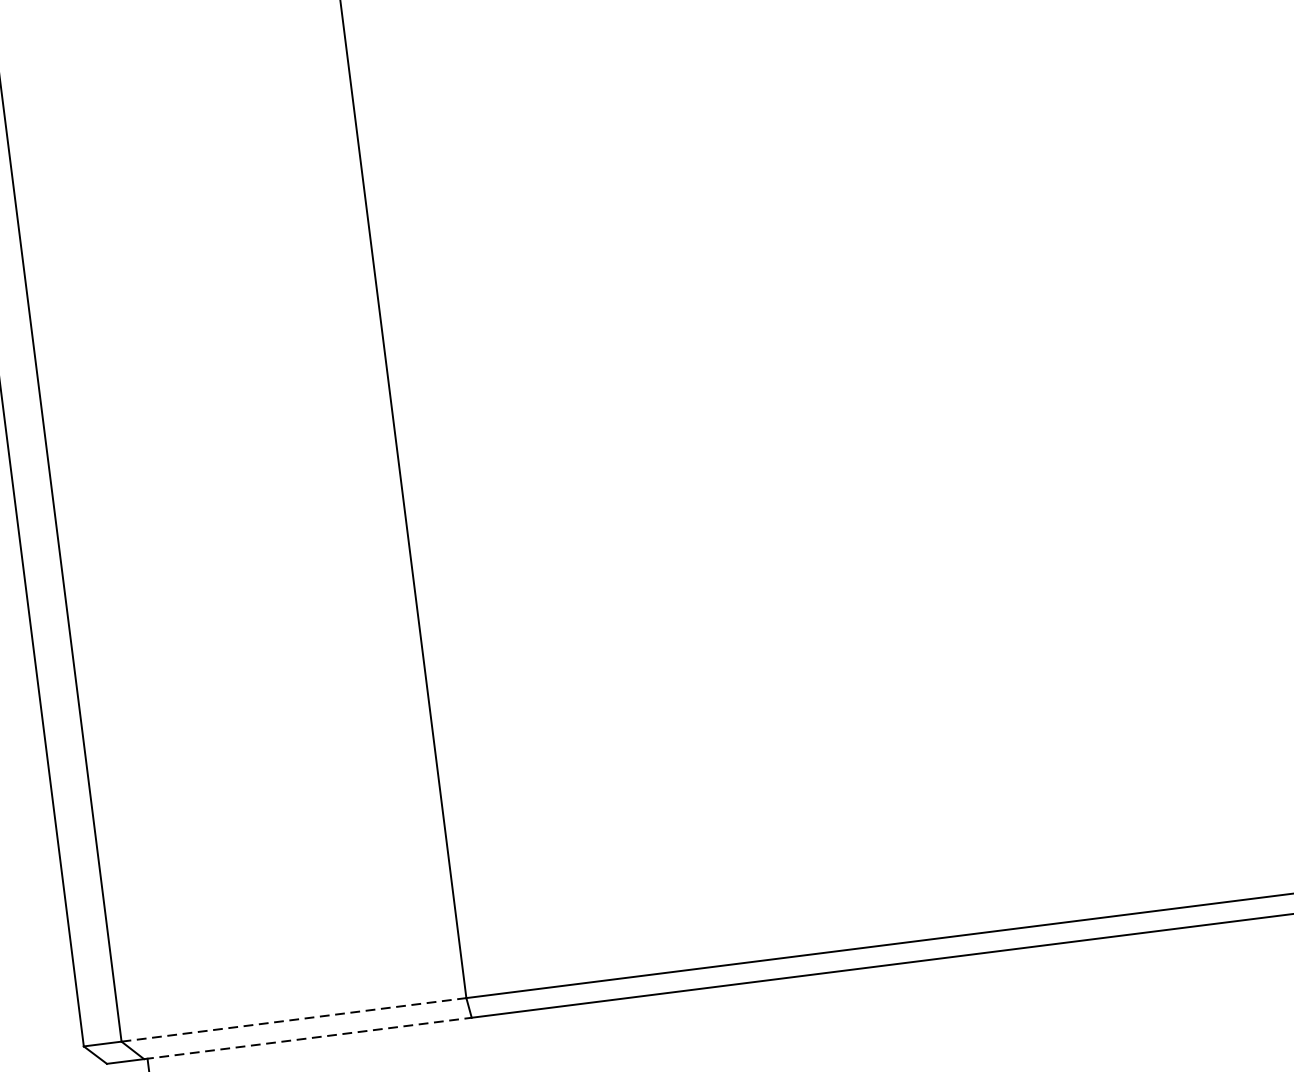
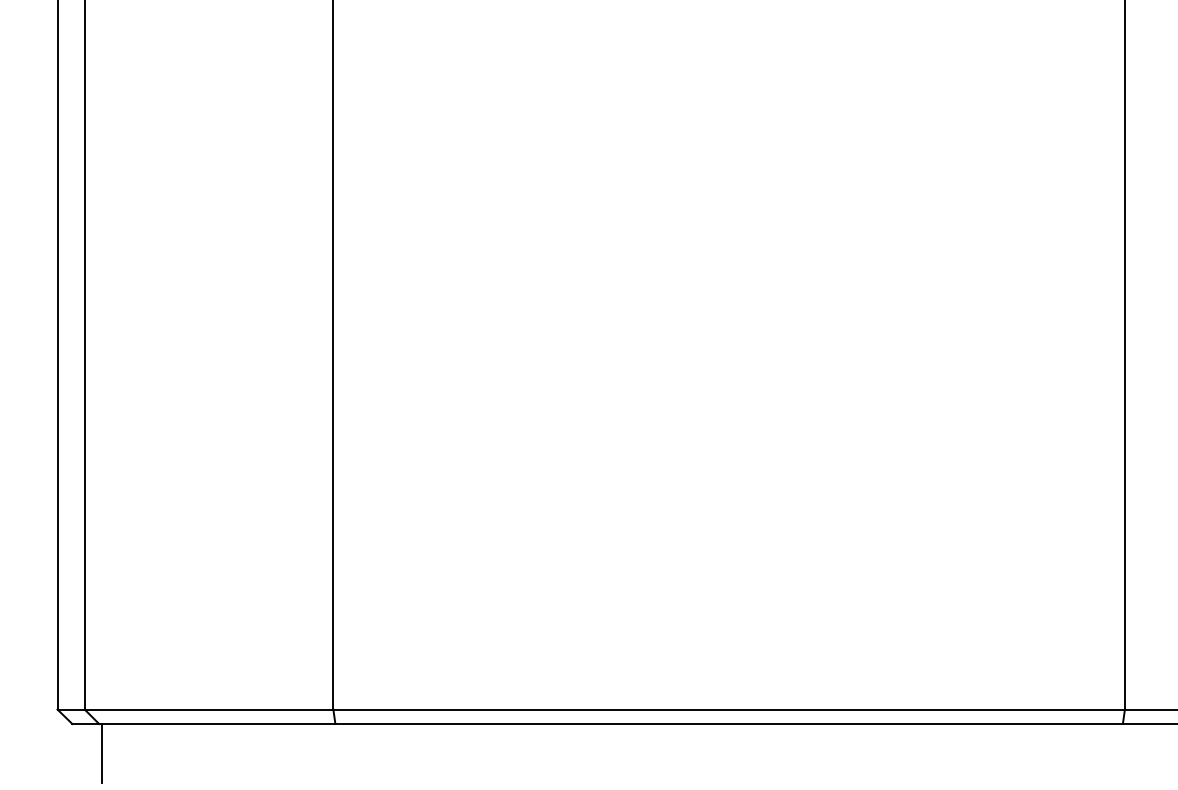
line: (294, 1019) -> (209, 709), dashed -> solid
line: (308, 1039) -> (217, 724), dashed -> solid

